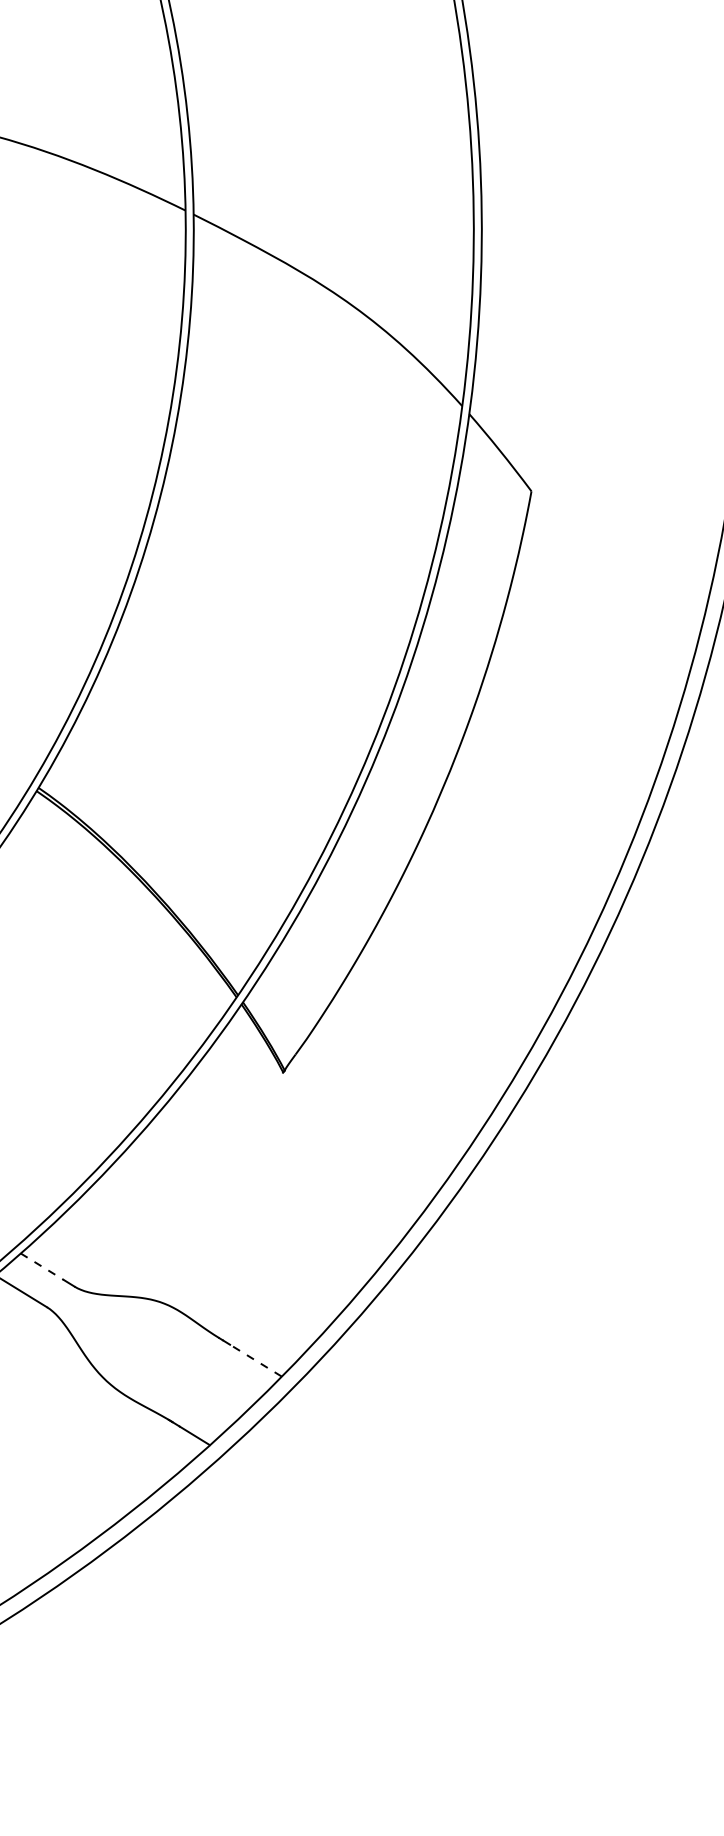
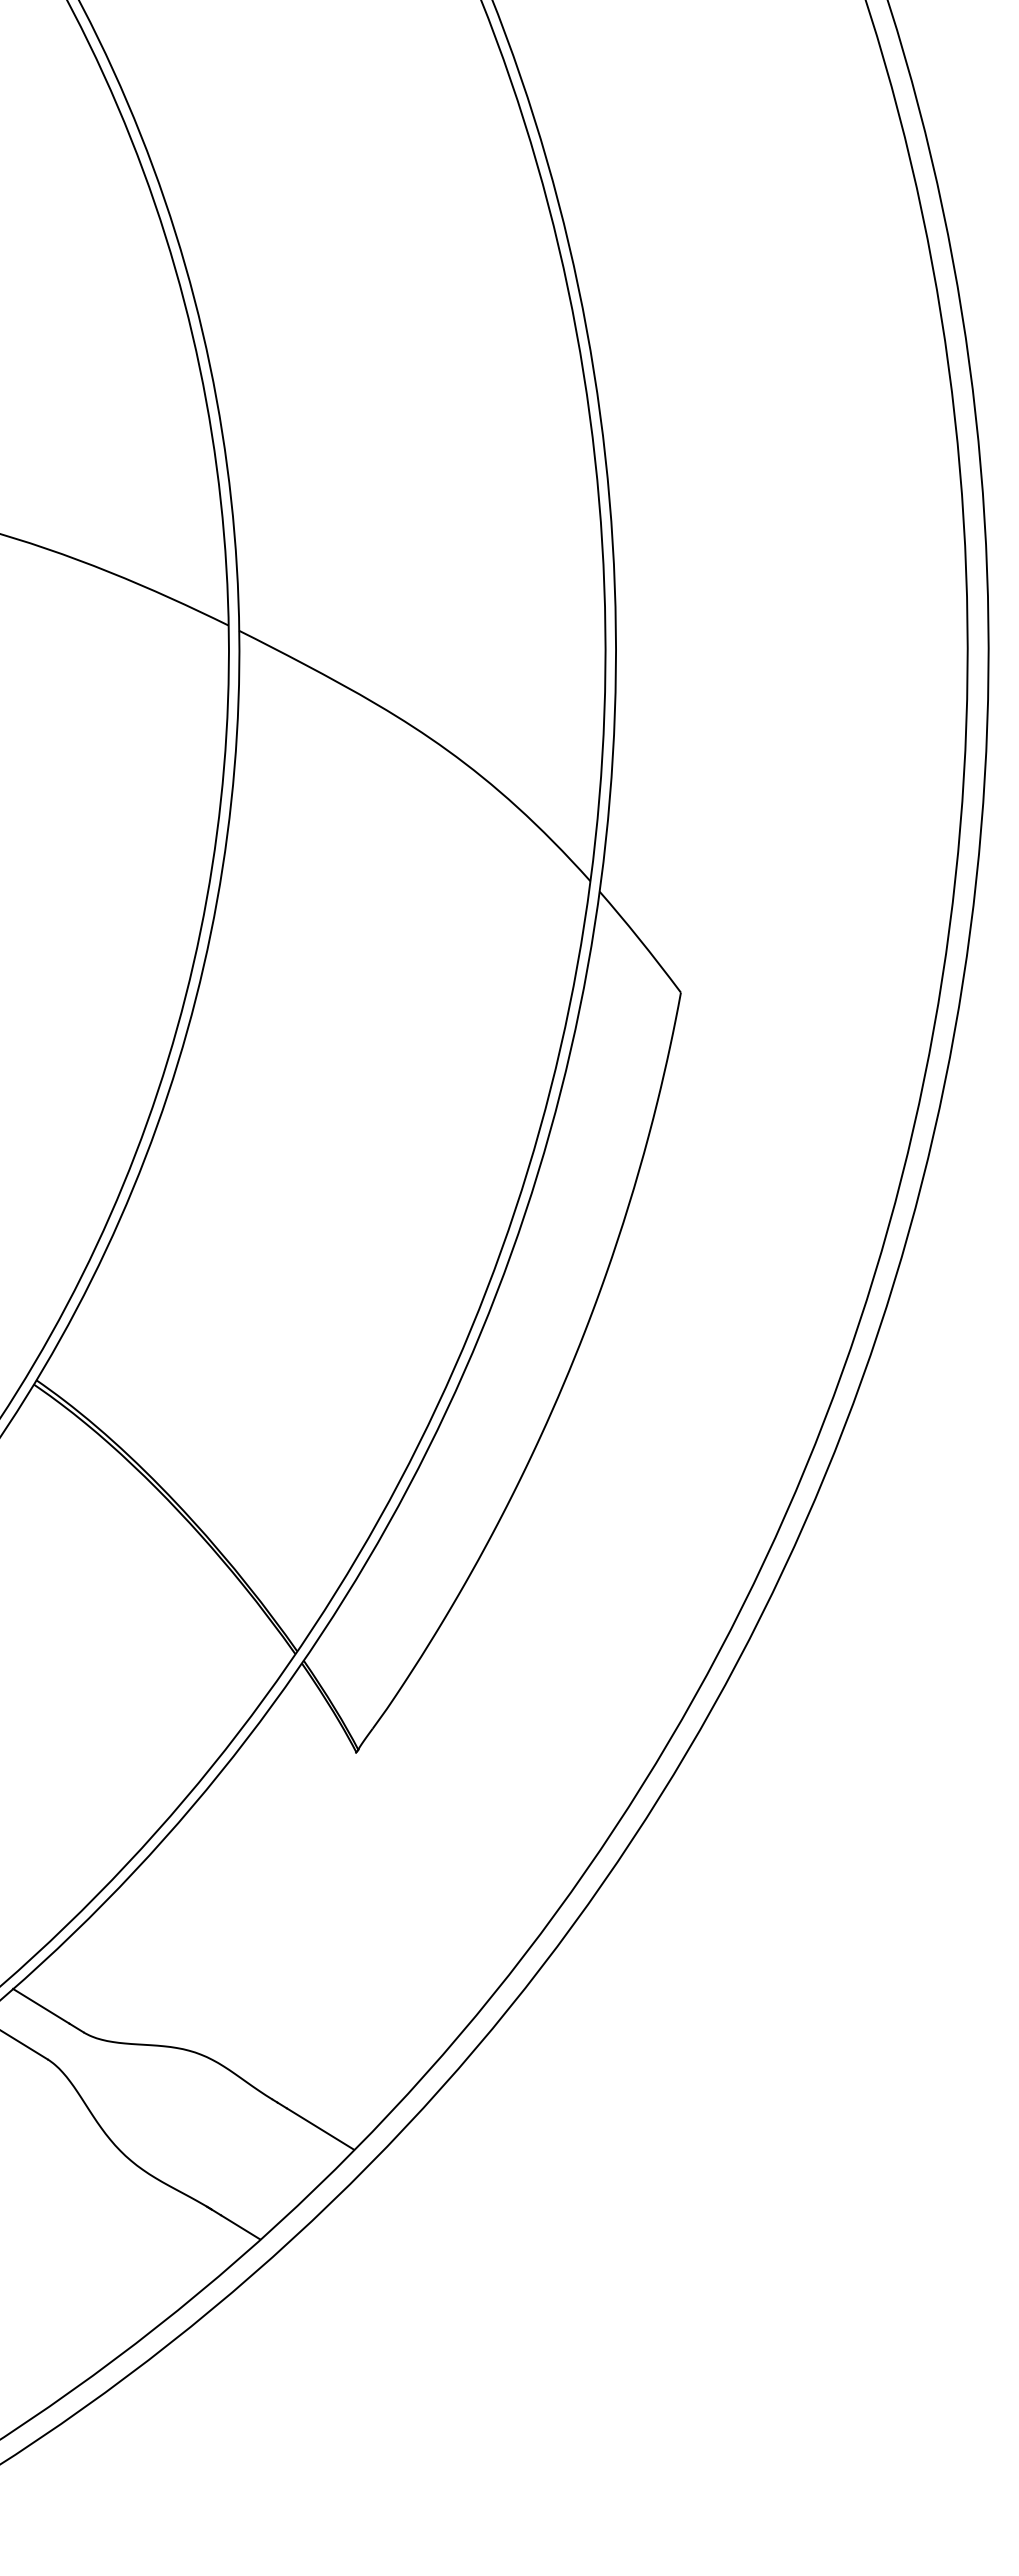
line: (42, 1266) -> (41, 2006), dashed -> solid
line: (255, 1360) -> (320, 2129), dashed -> solid

